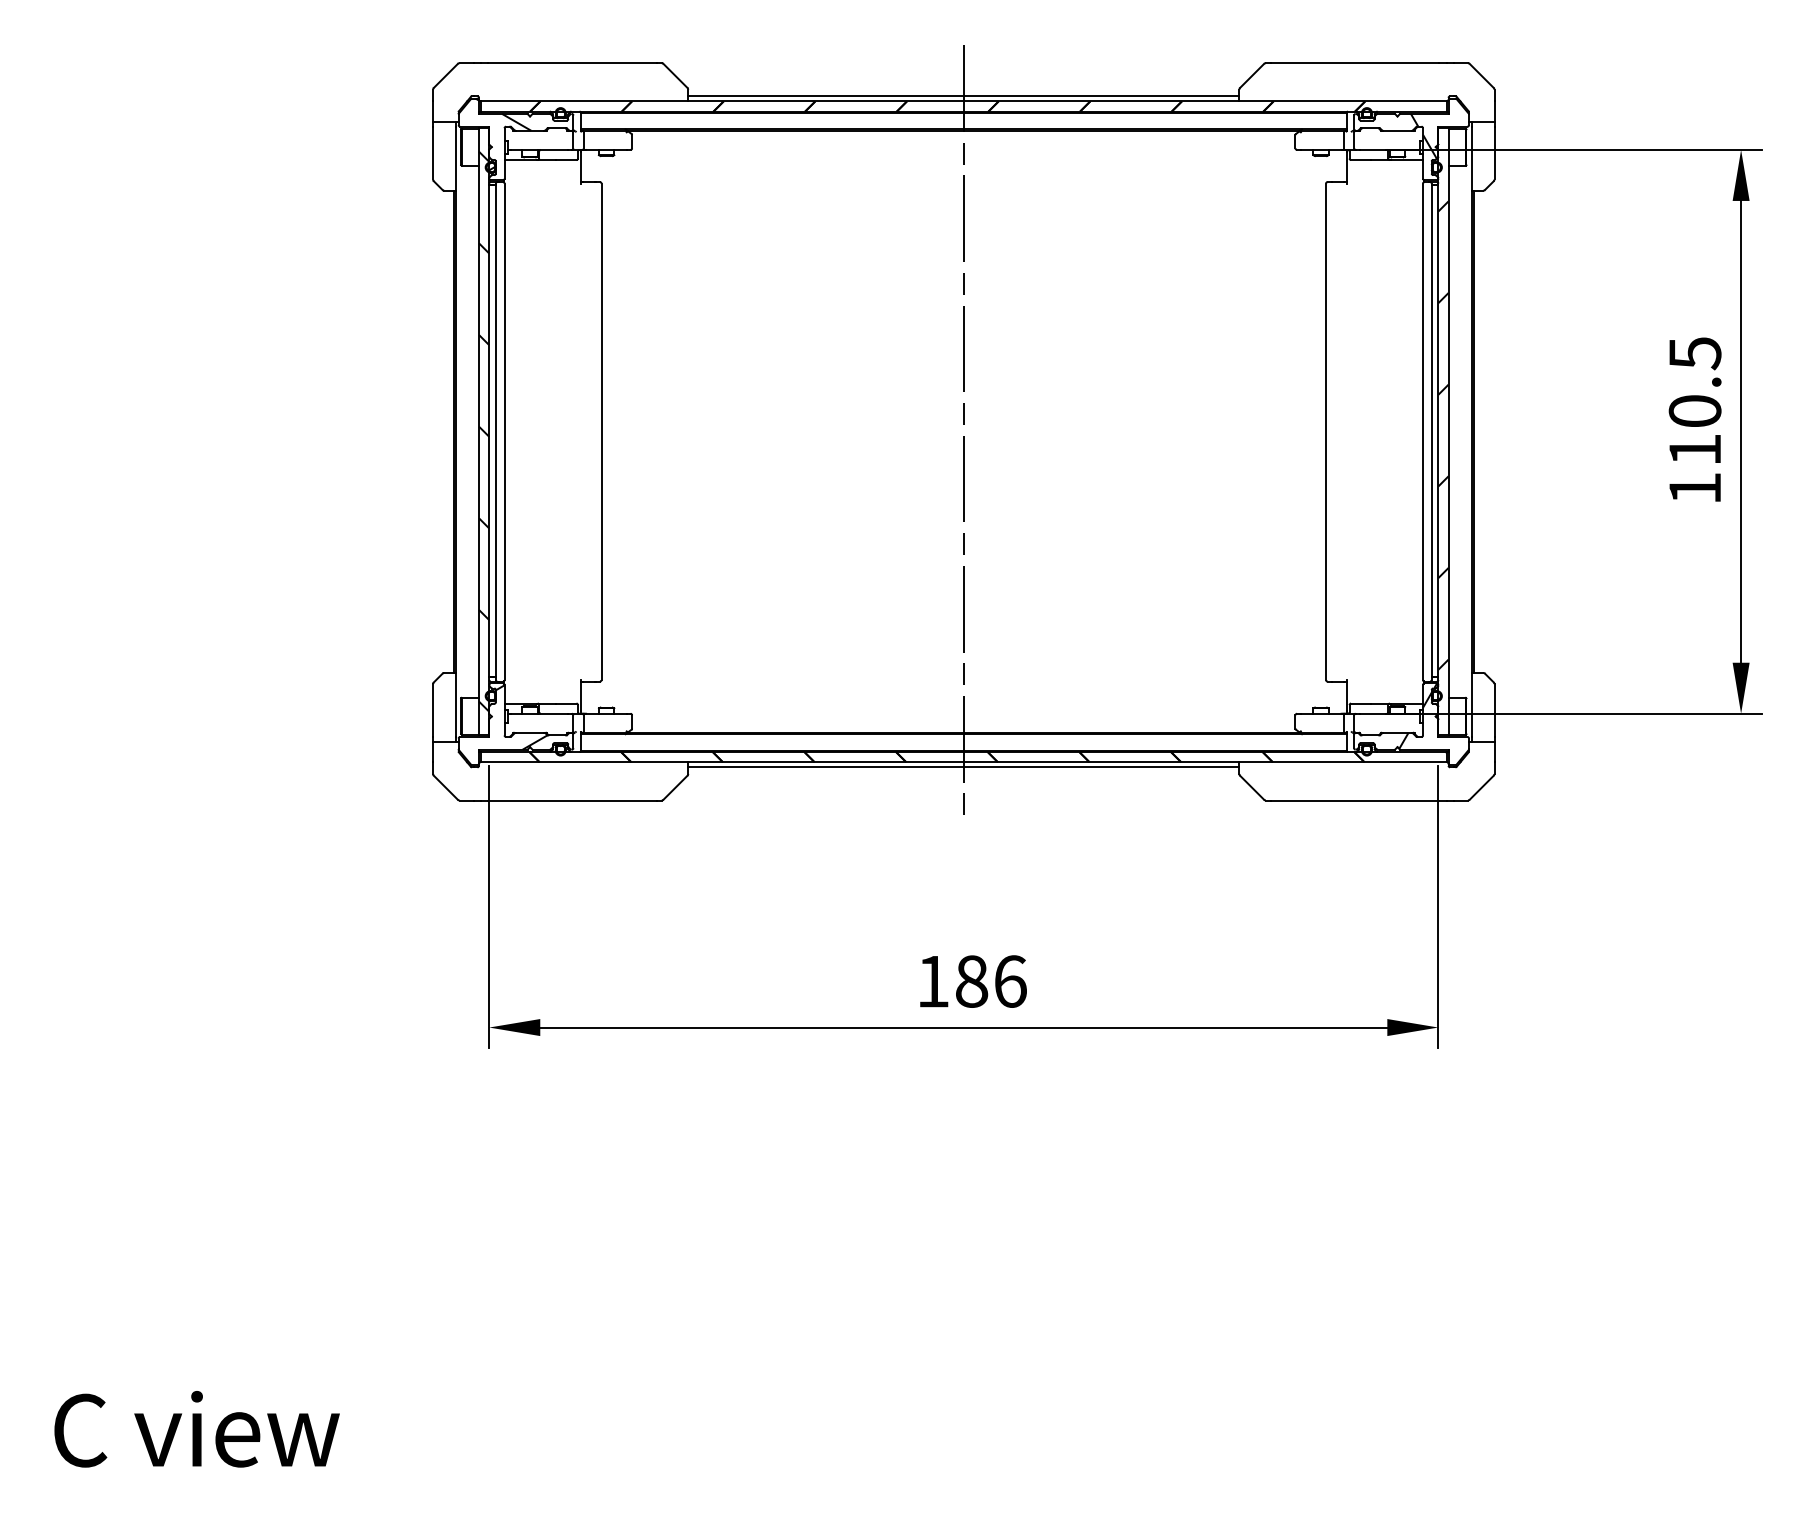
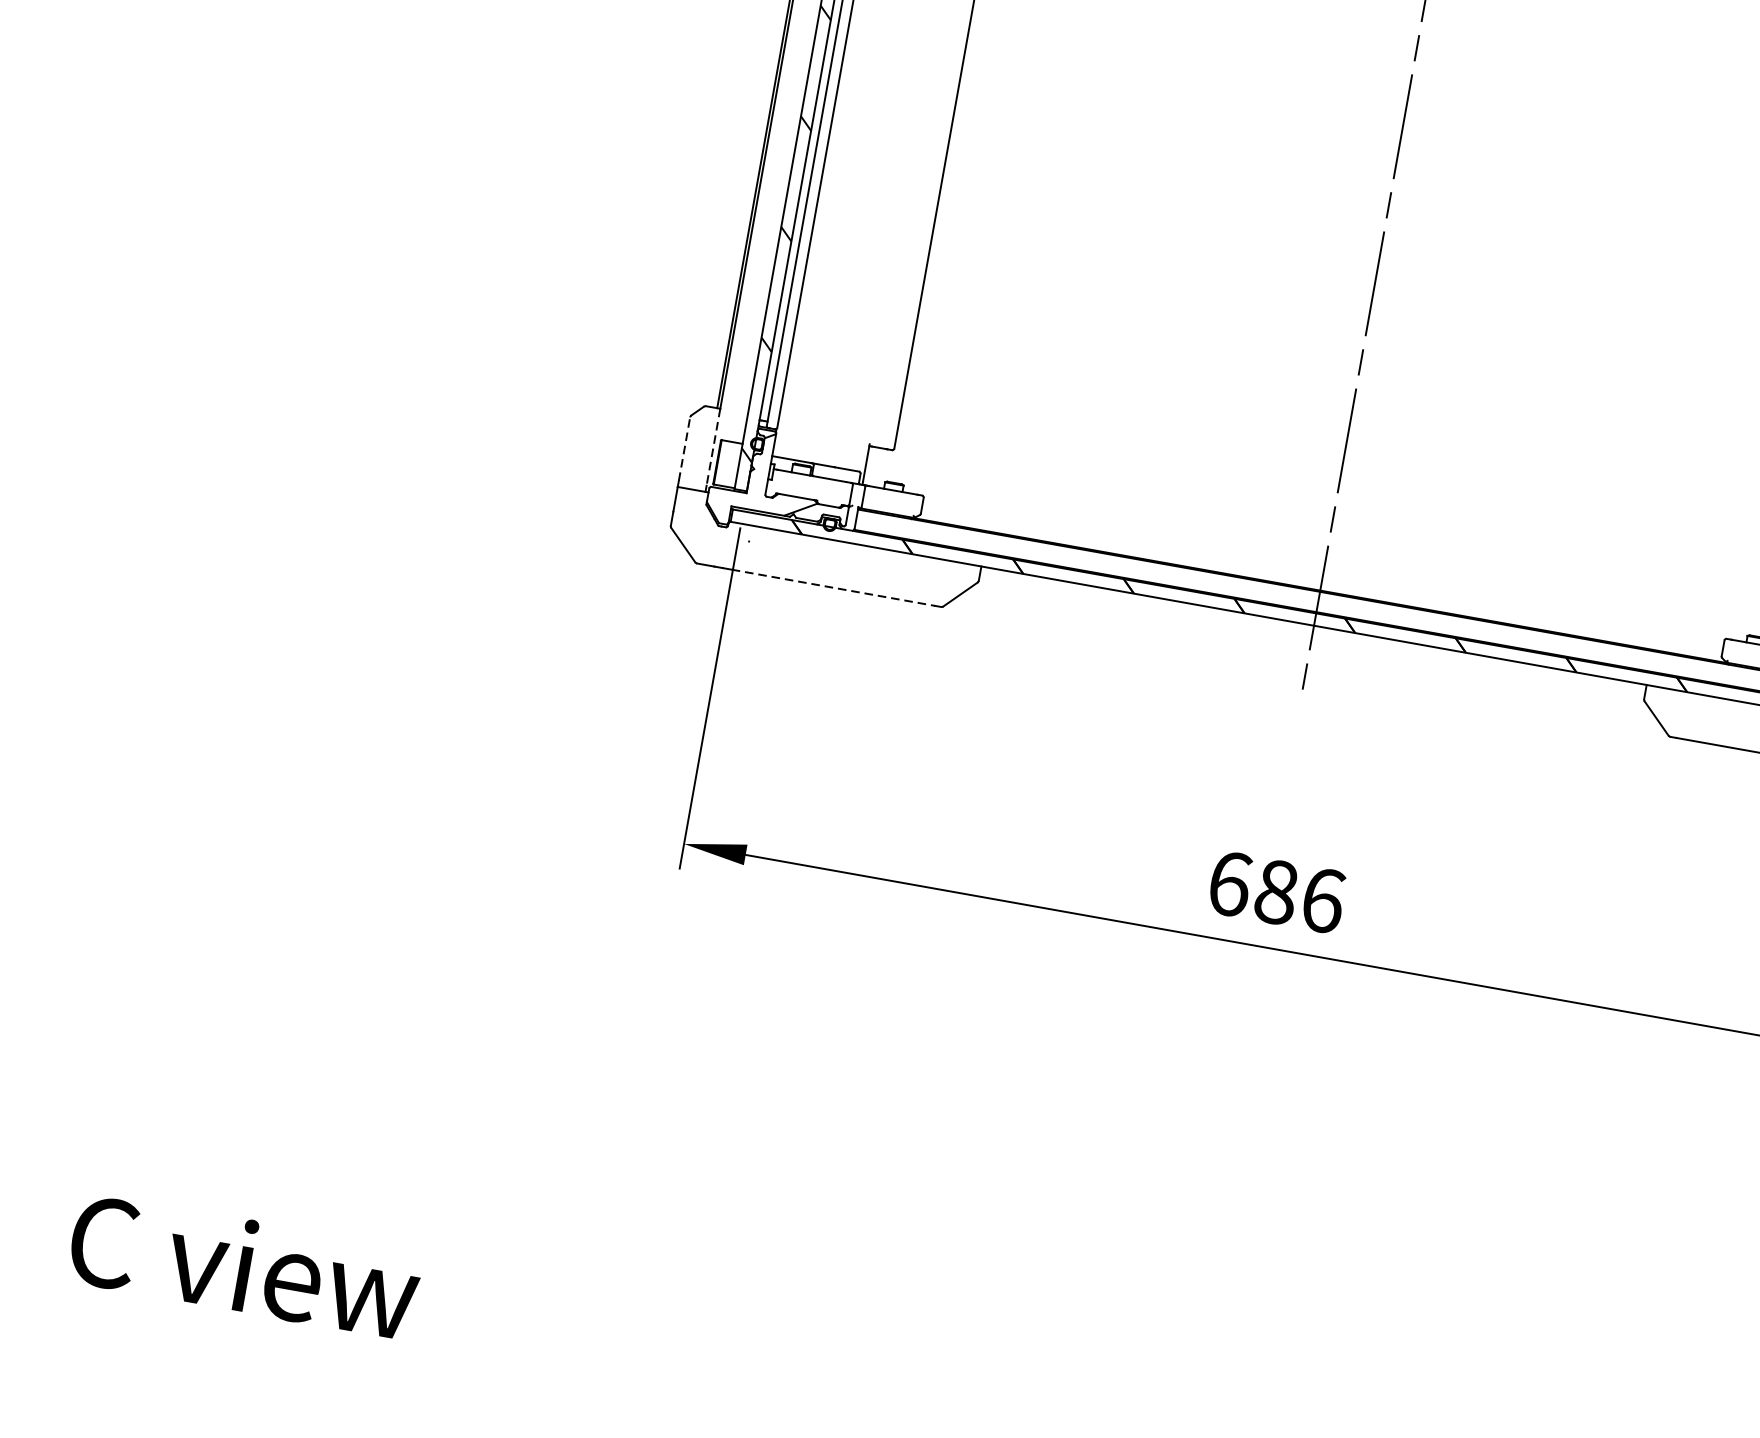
line: (456, 704) -> (714, 446), solid -> dashed
line: (433, 709) -> (685, 448), solid -> dashed
line: (963, 767) -> (1312, 632), removed
line: (572, 800) -> (833, 587), solid -> dashed
text: (933, 981) -> (1230, 883), 186 -> 686

